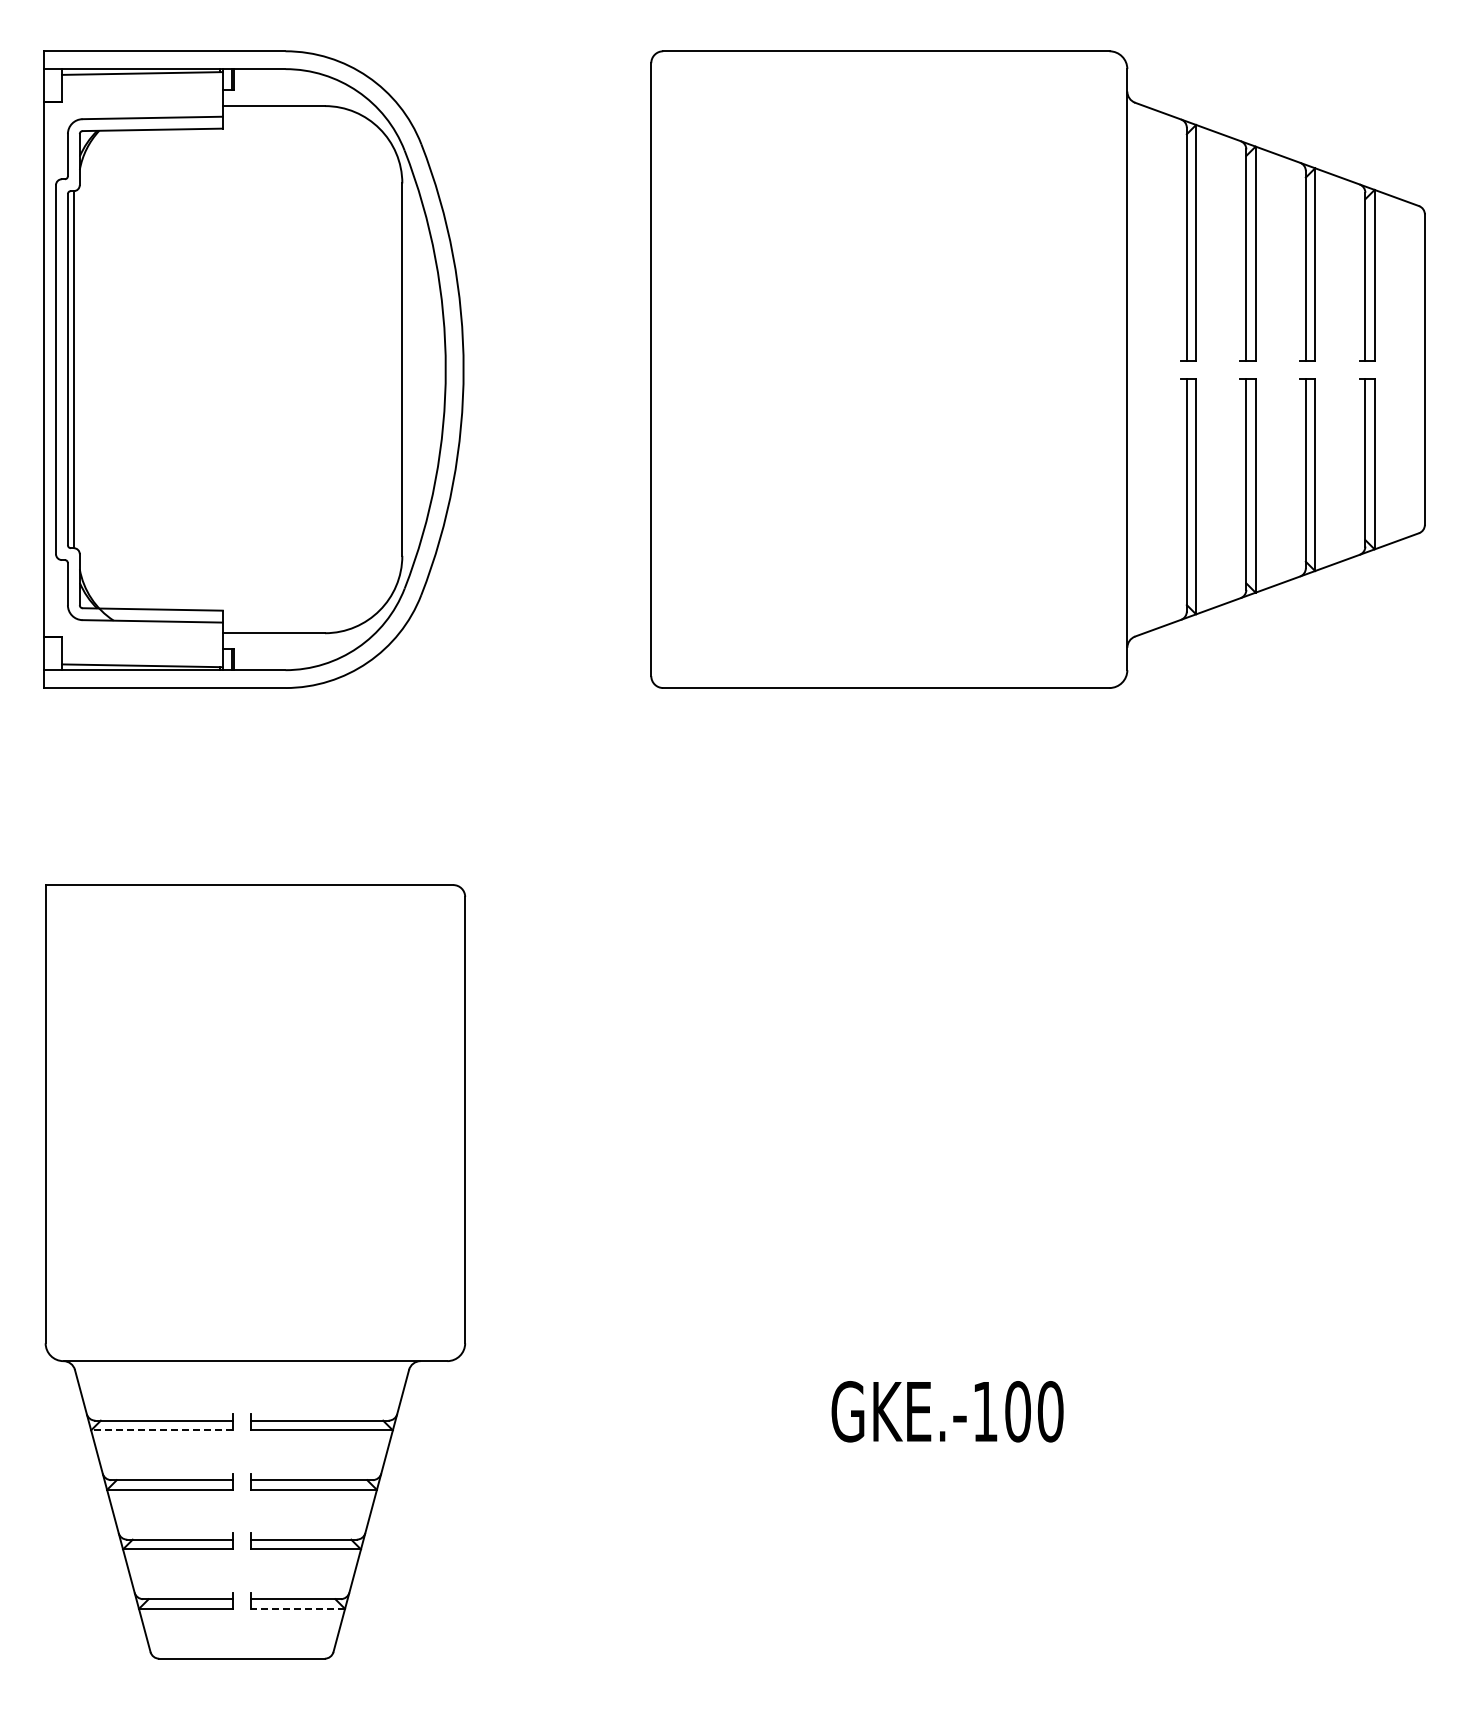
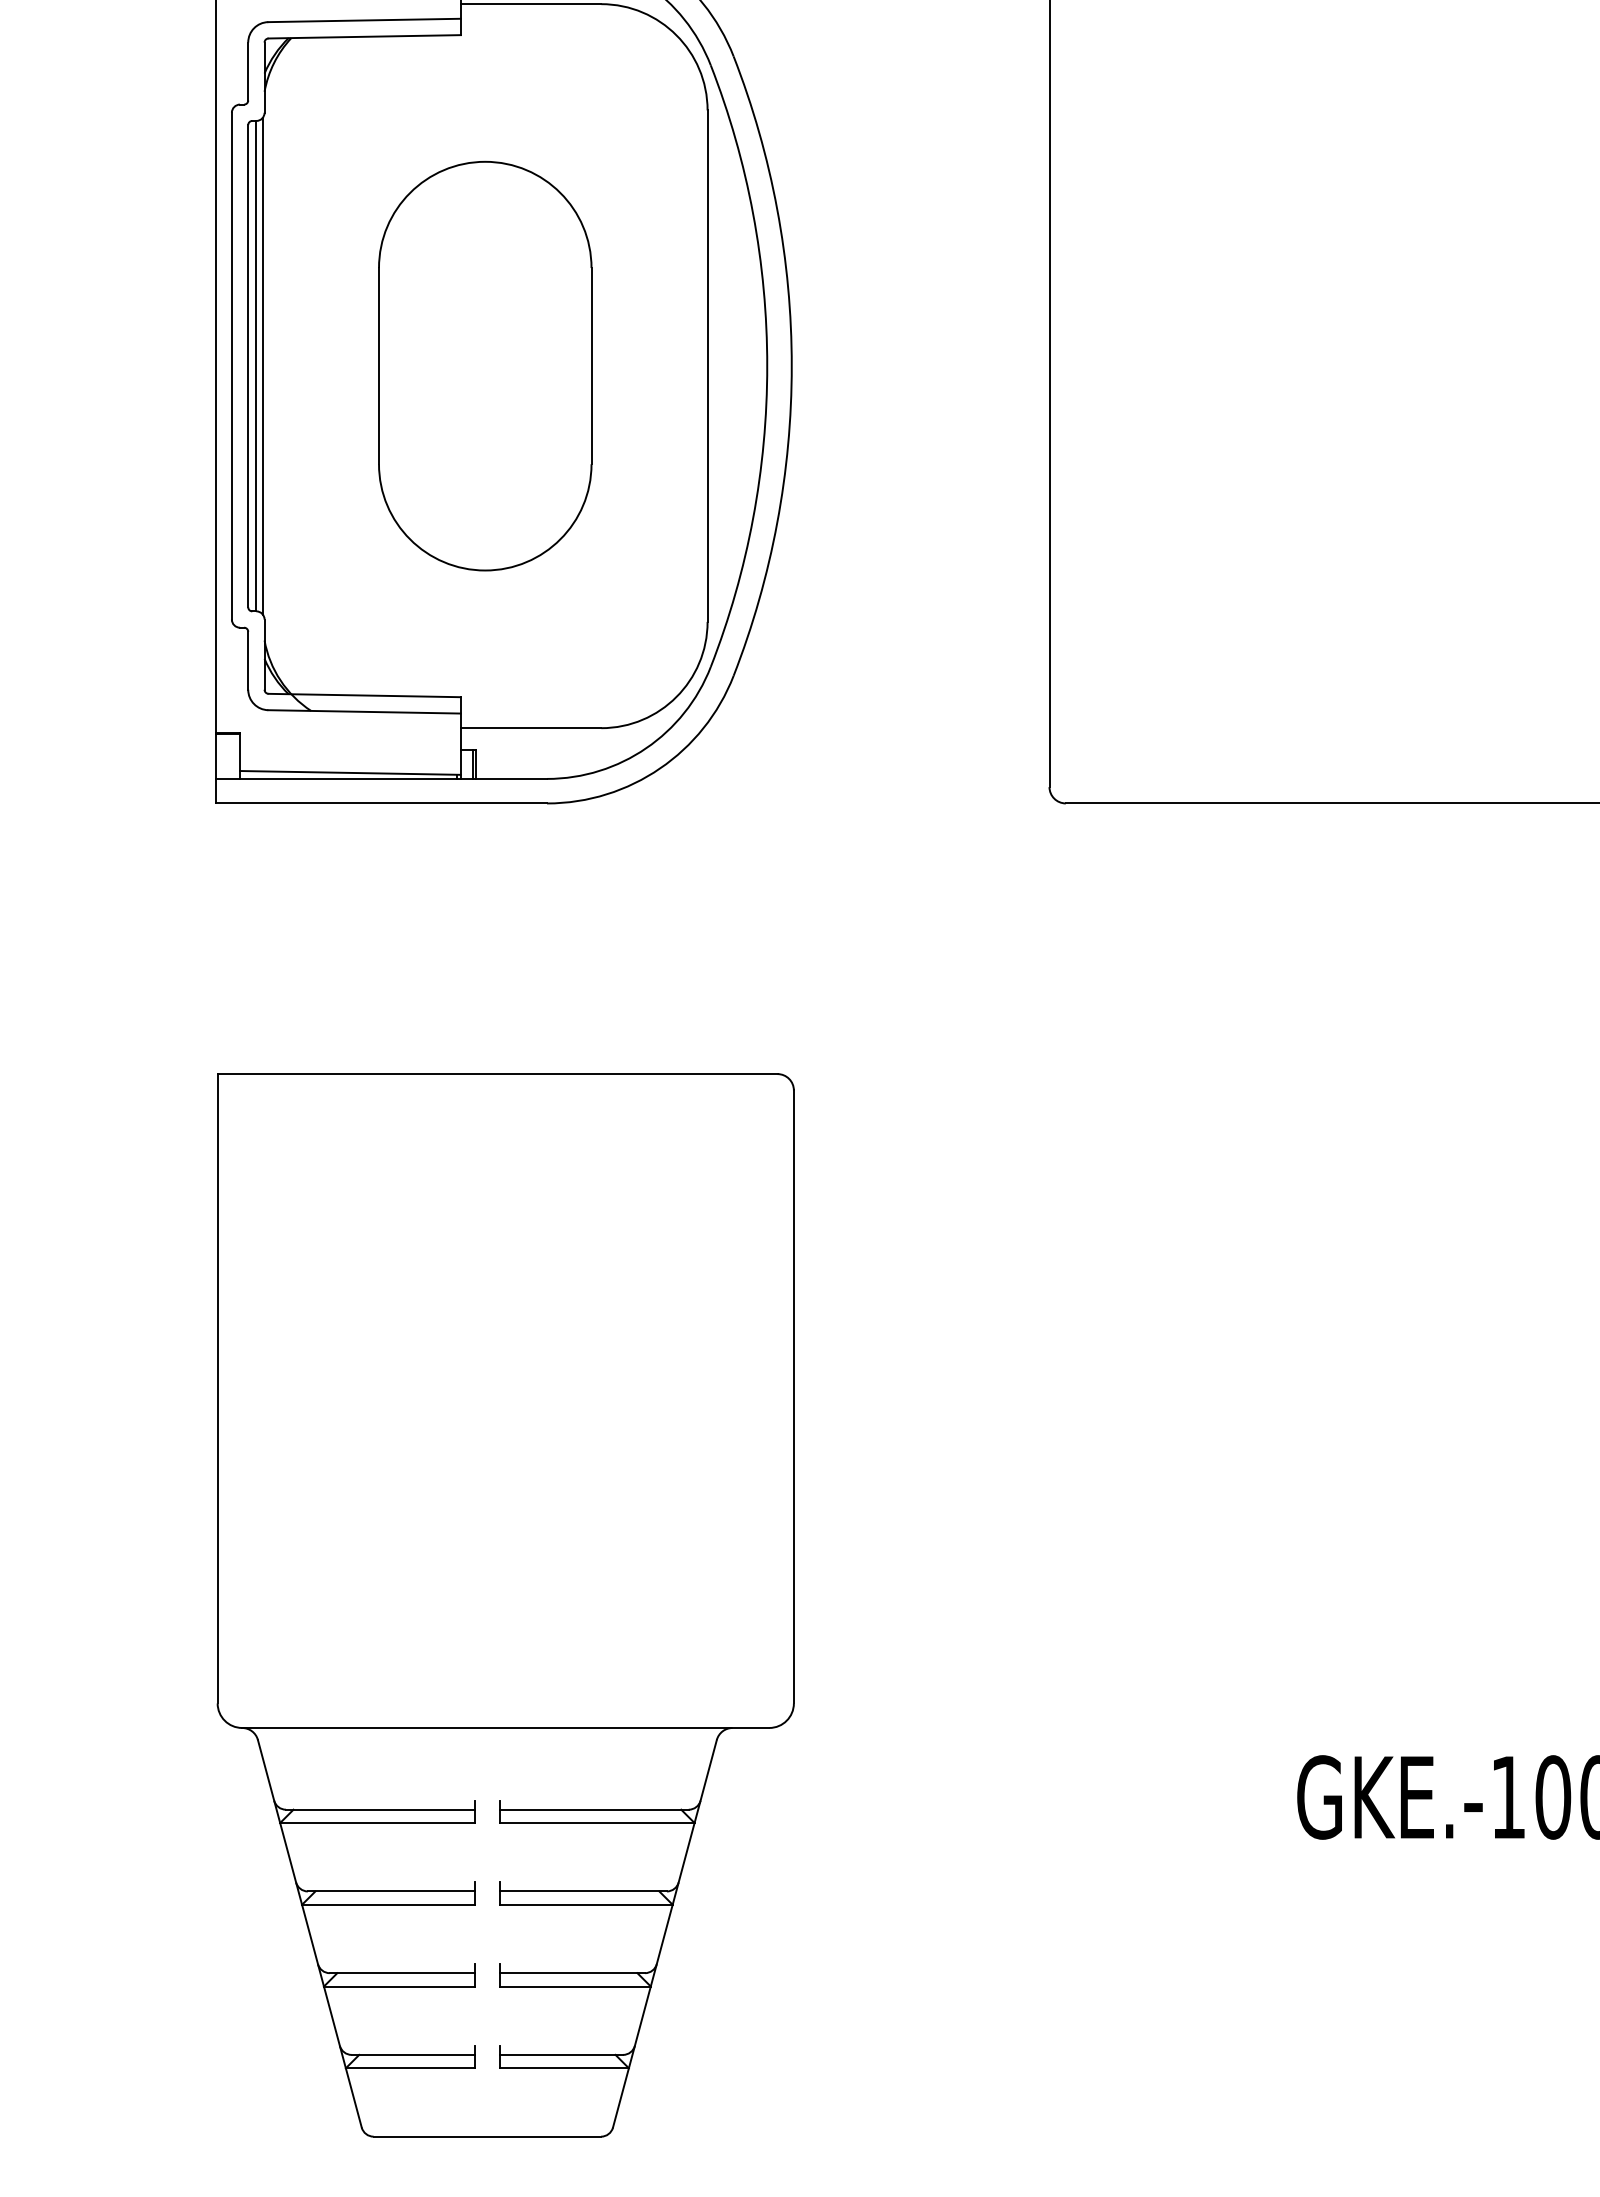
line: (78, 369) -> (262, 365), added
part: (240, 369) -> (485, 365), added
line: (162, 1430) -> (378, 1823), dashed -> solid
line: (297, 1608) -> (563, 2067), dashed -> solid

